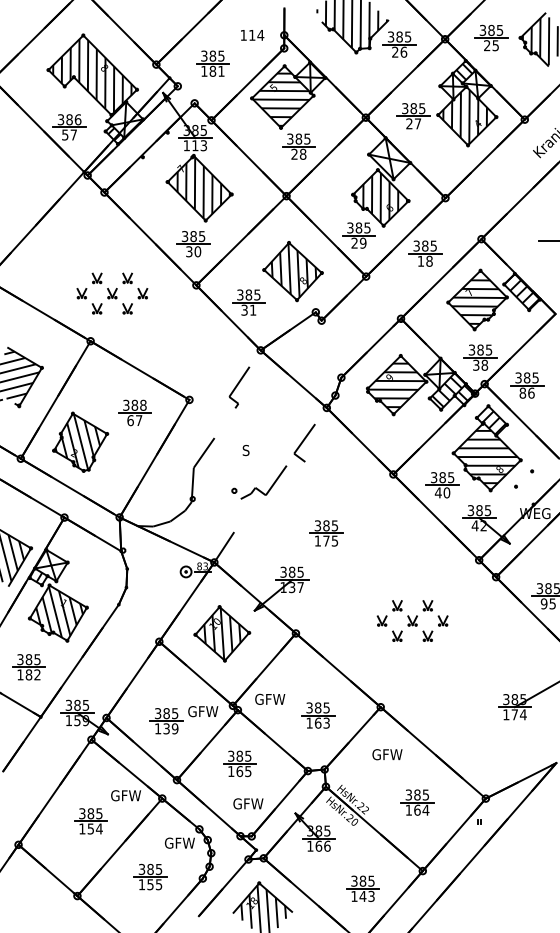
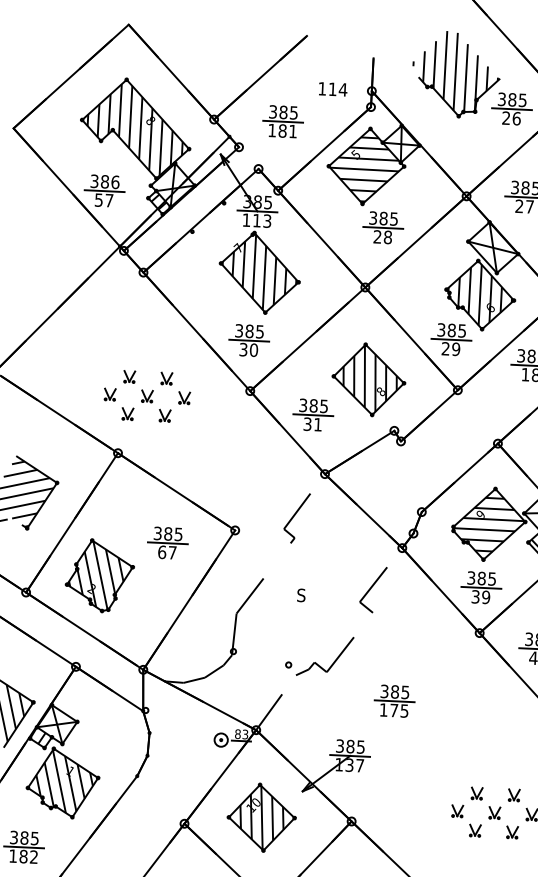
text: (143, 404) -> (178, 533), 388 -> 385
part: (392, 437) -> (480, 587), added
part: (259, 482) -> (319, 656), moved

